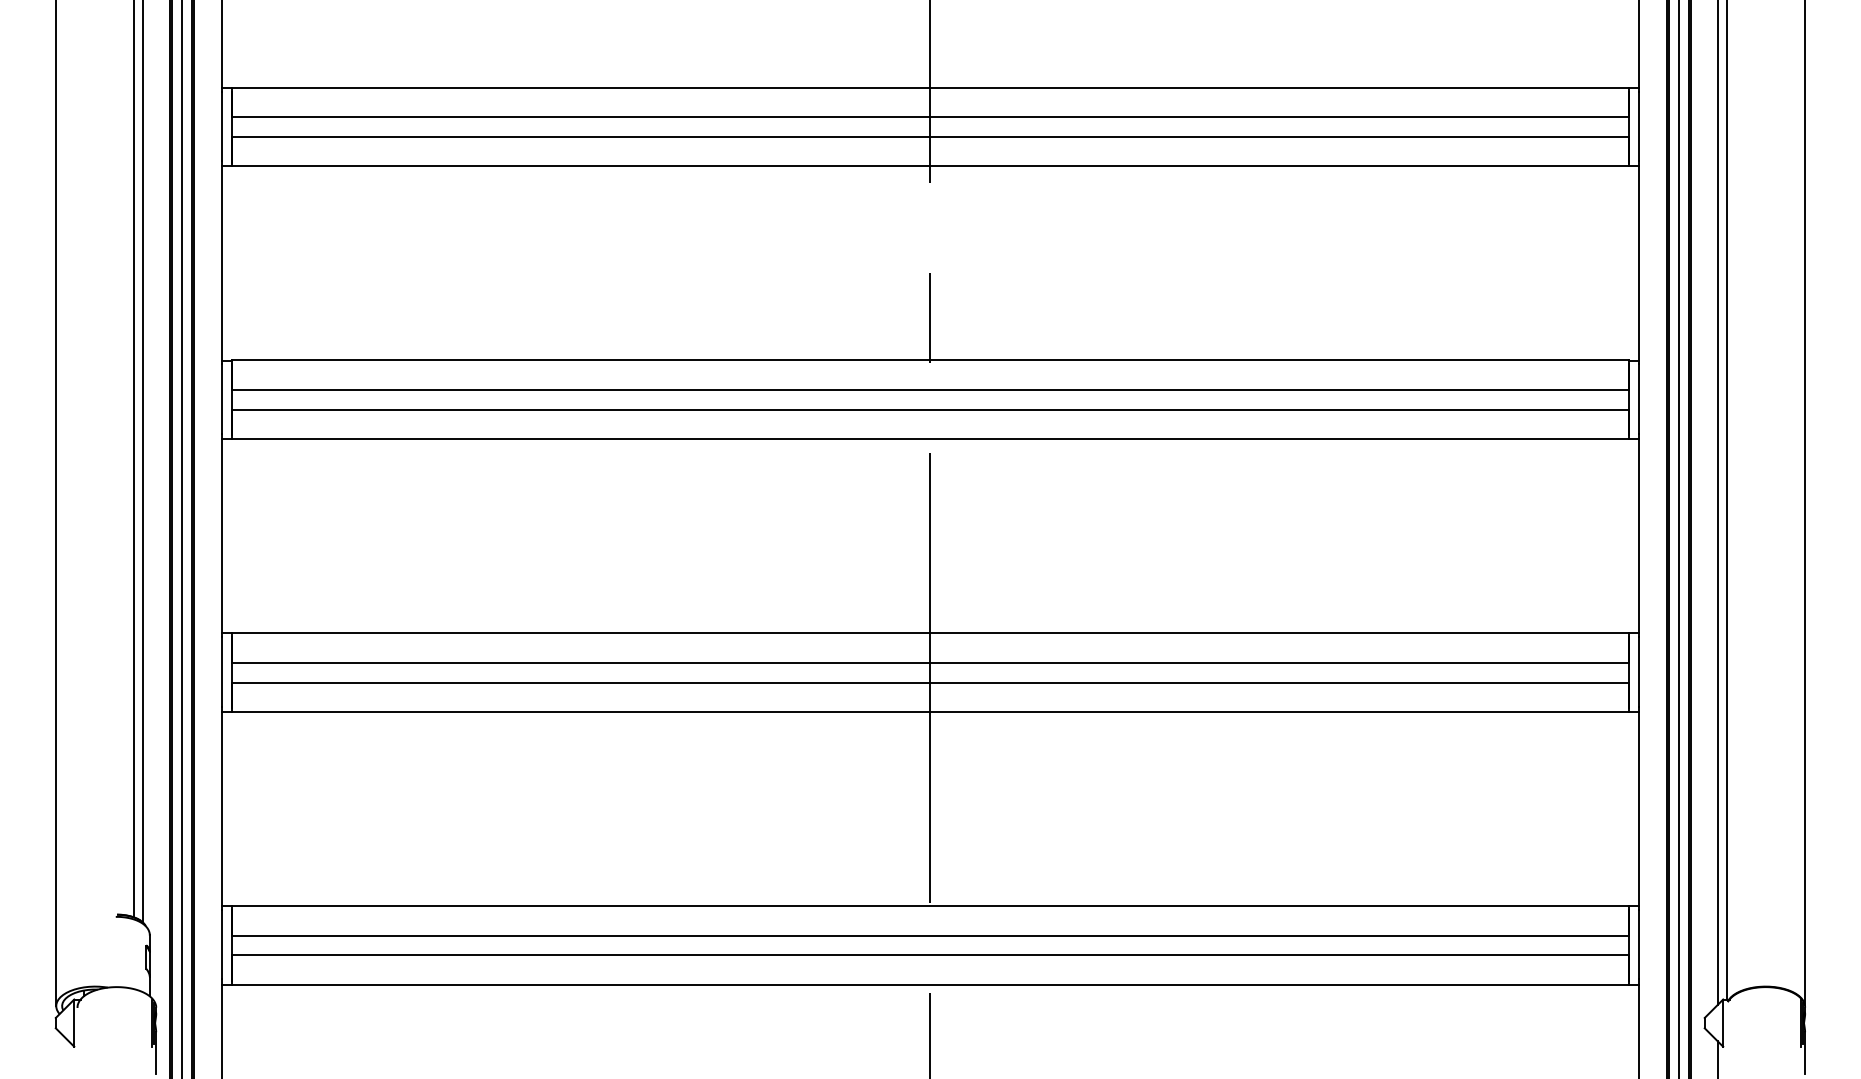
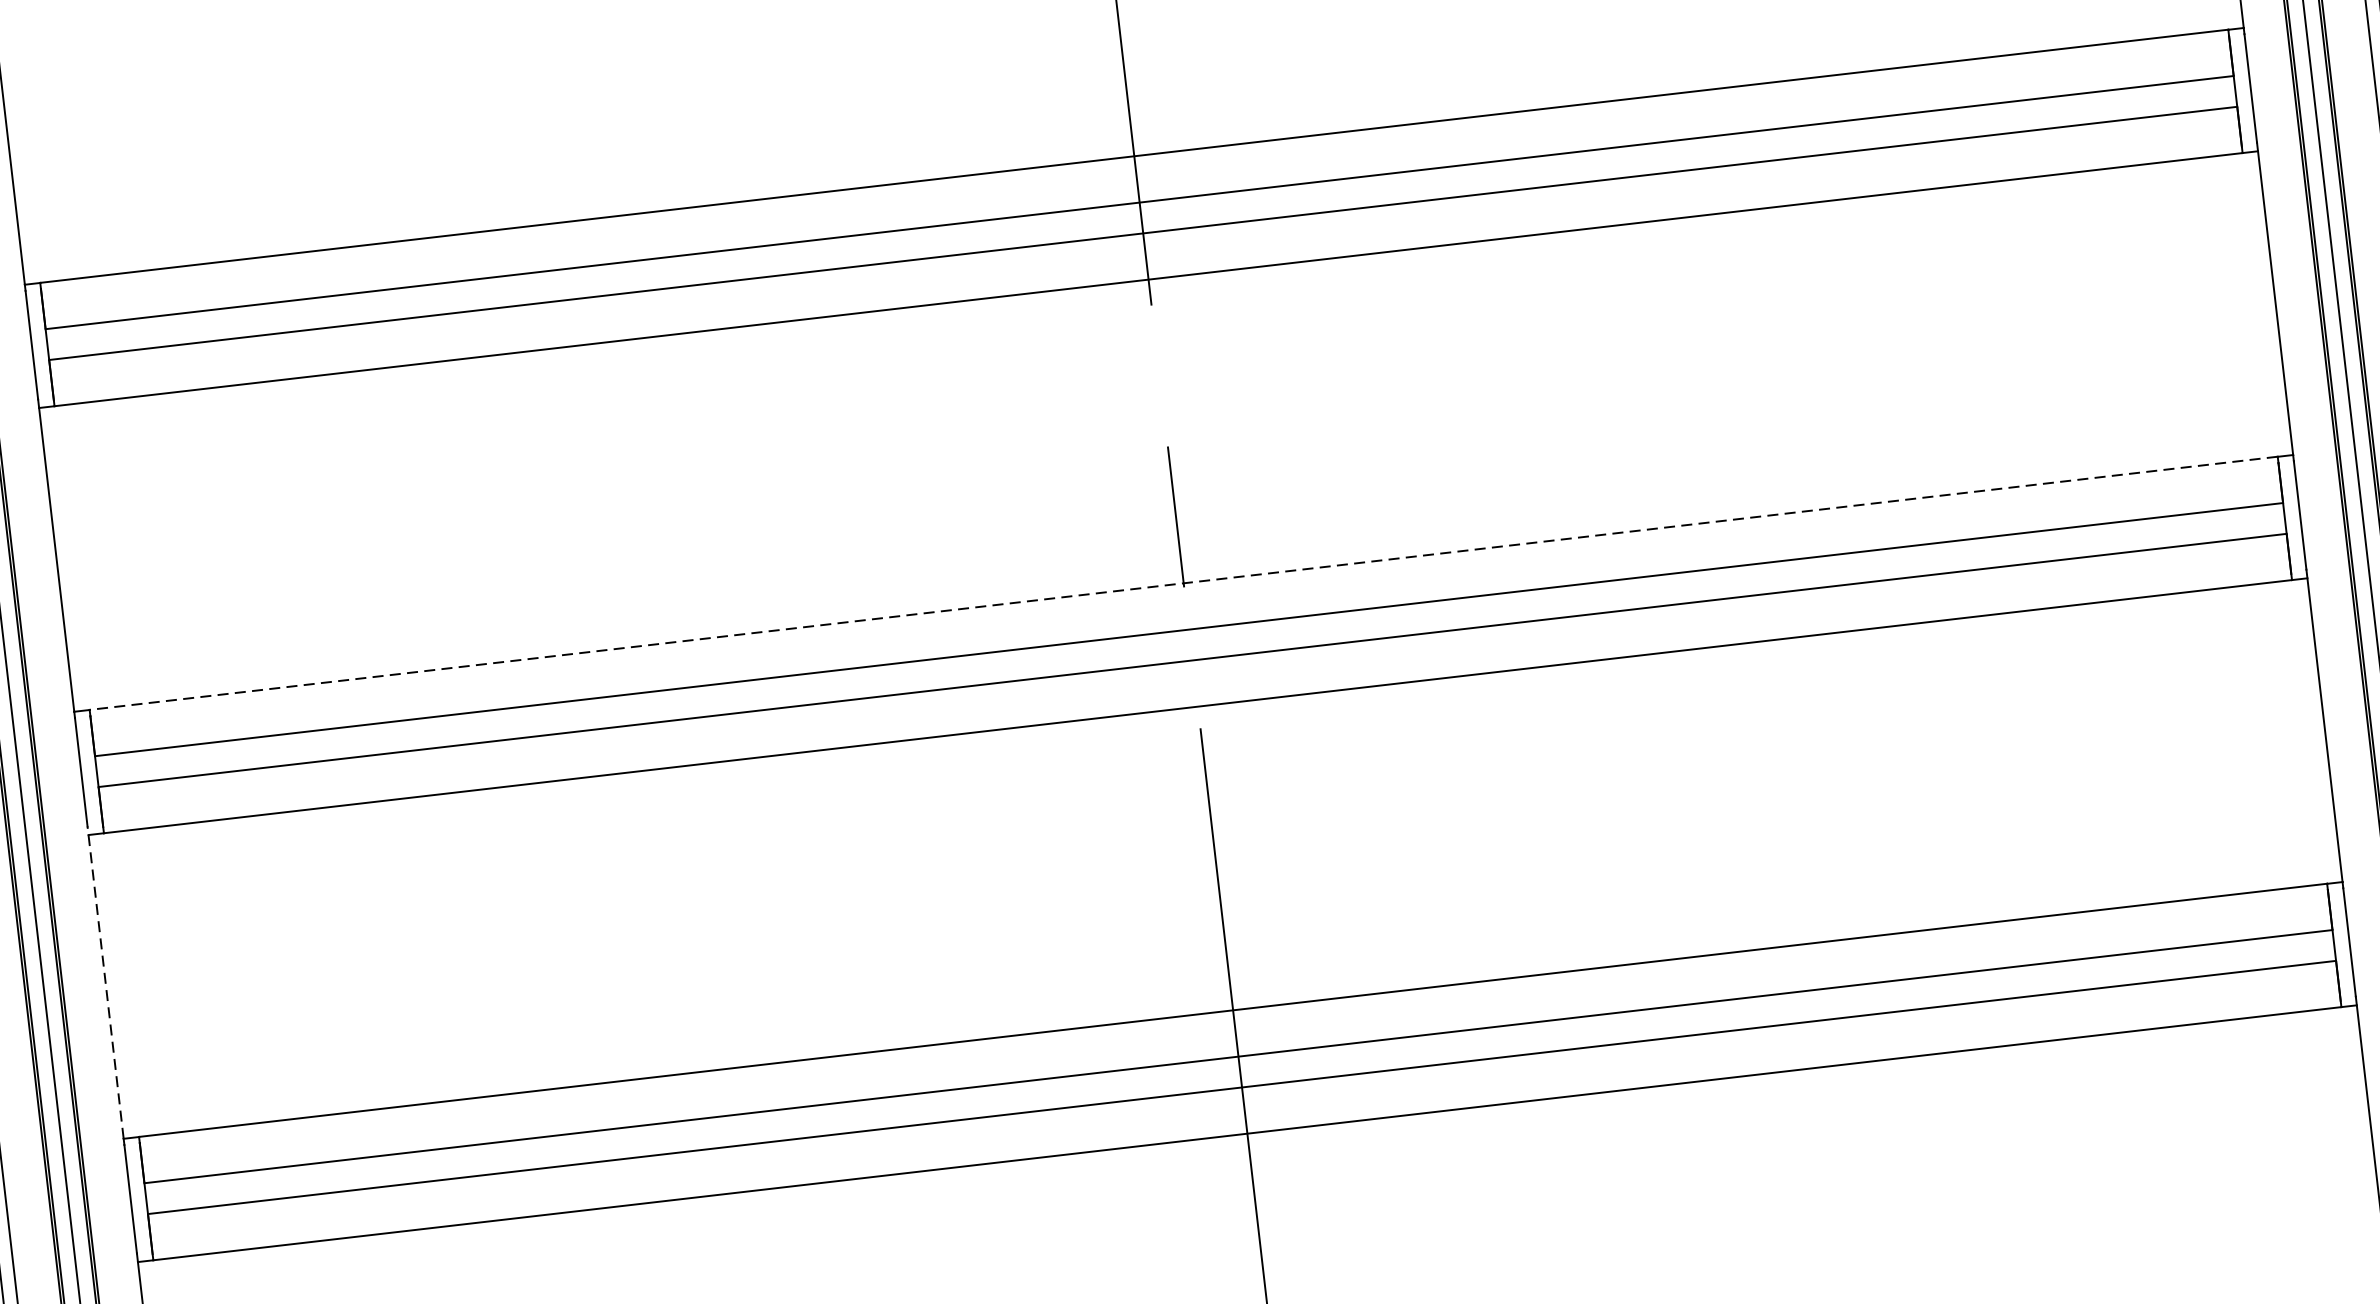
line: (930, 360) -> (1183, 583), solid -> dashed
line: (221, 533) -> (105, 982), solid -> dashed

